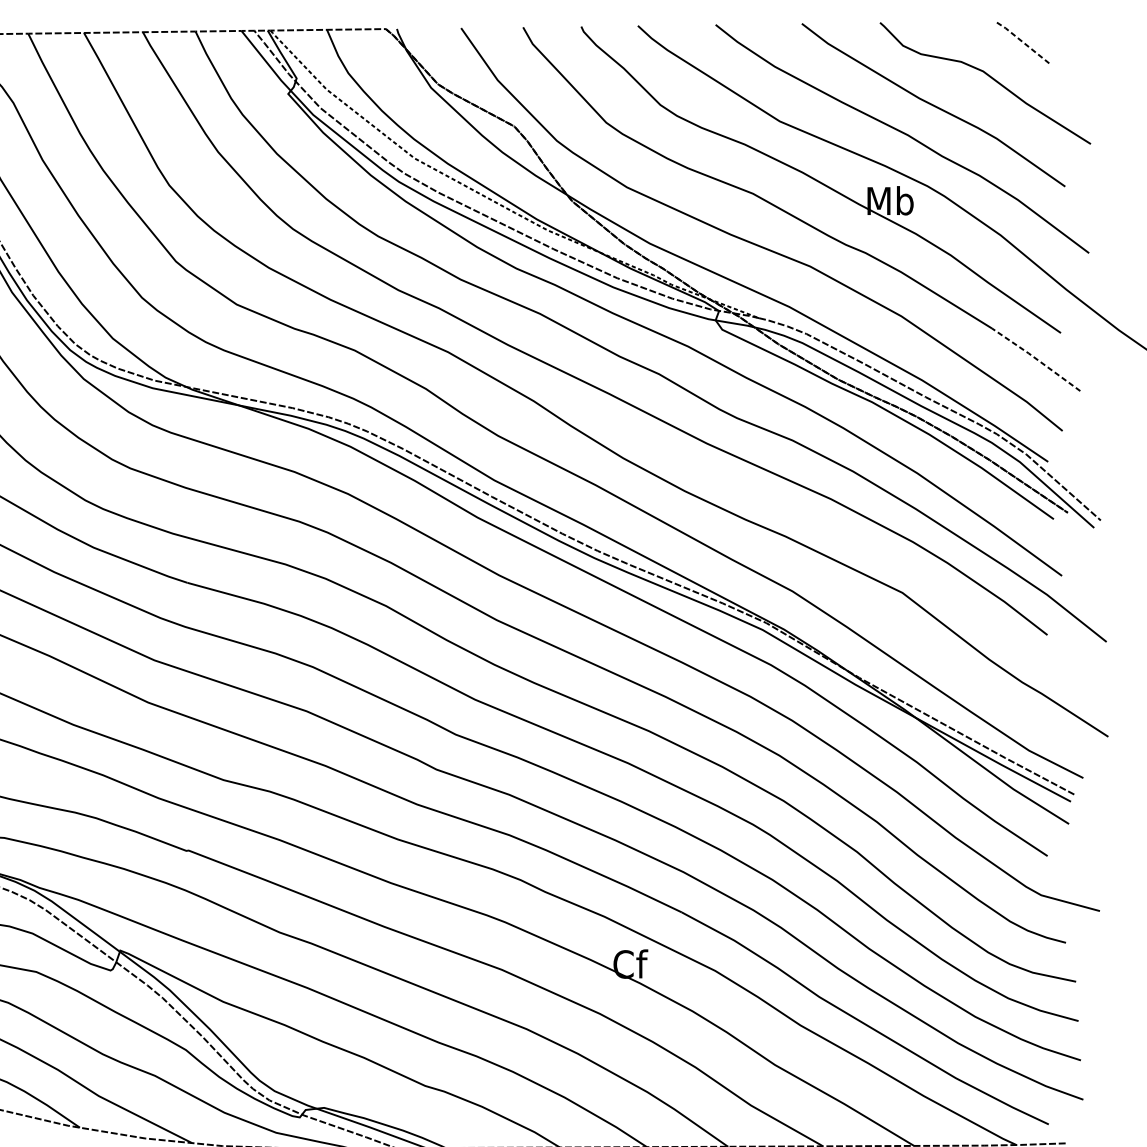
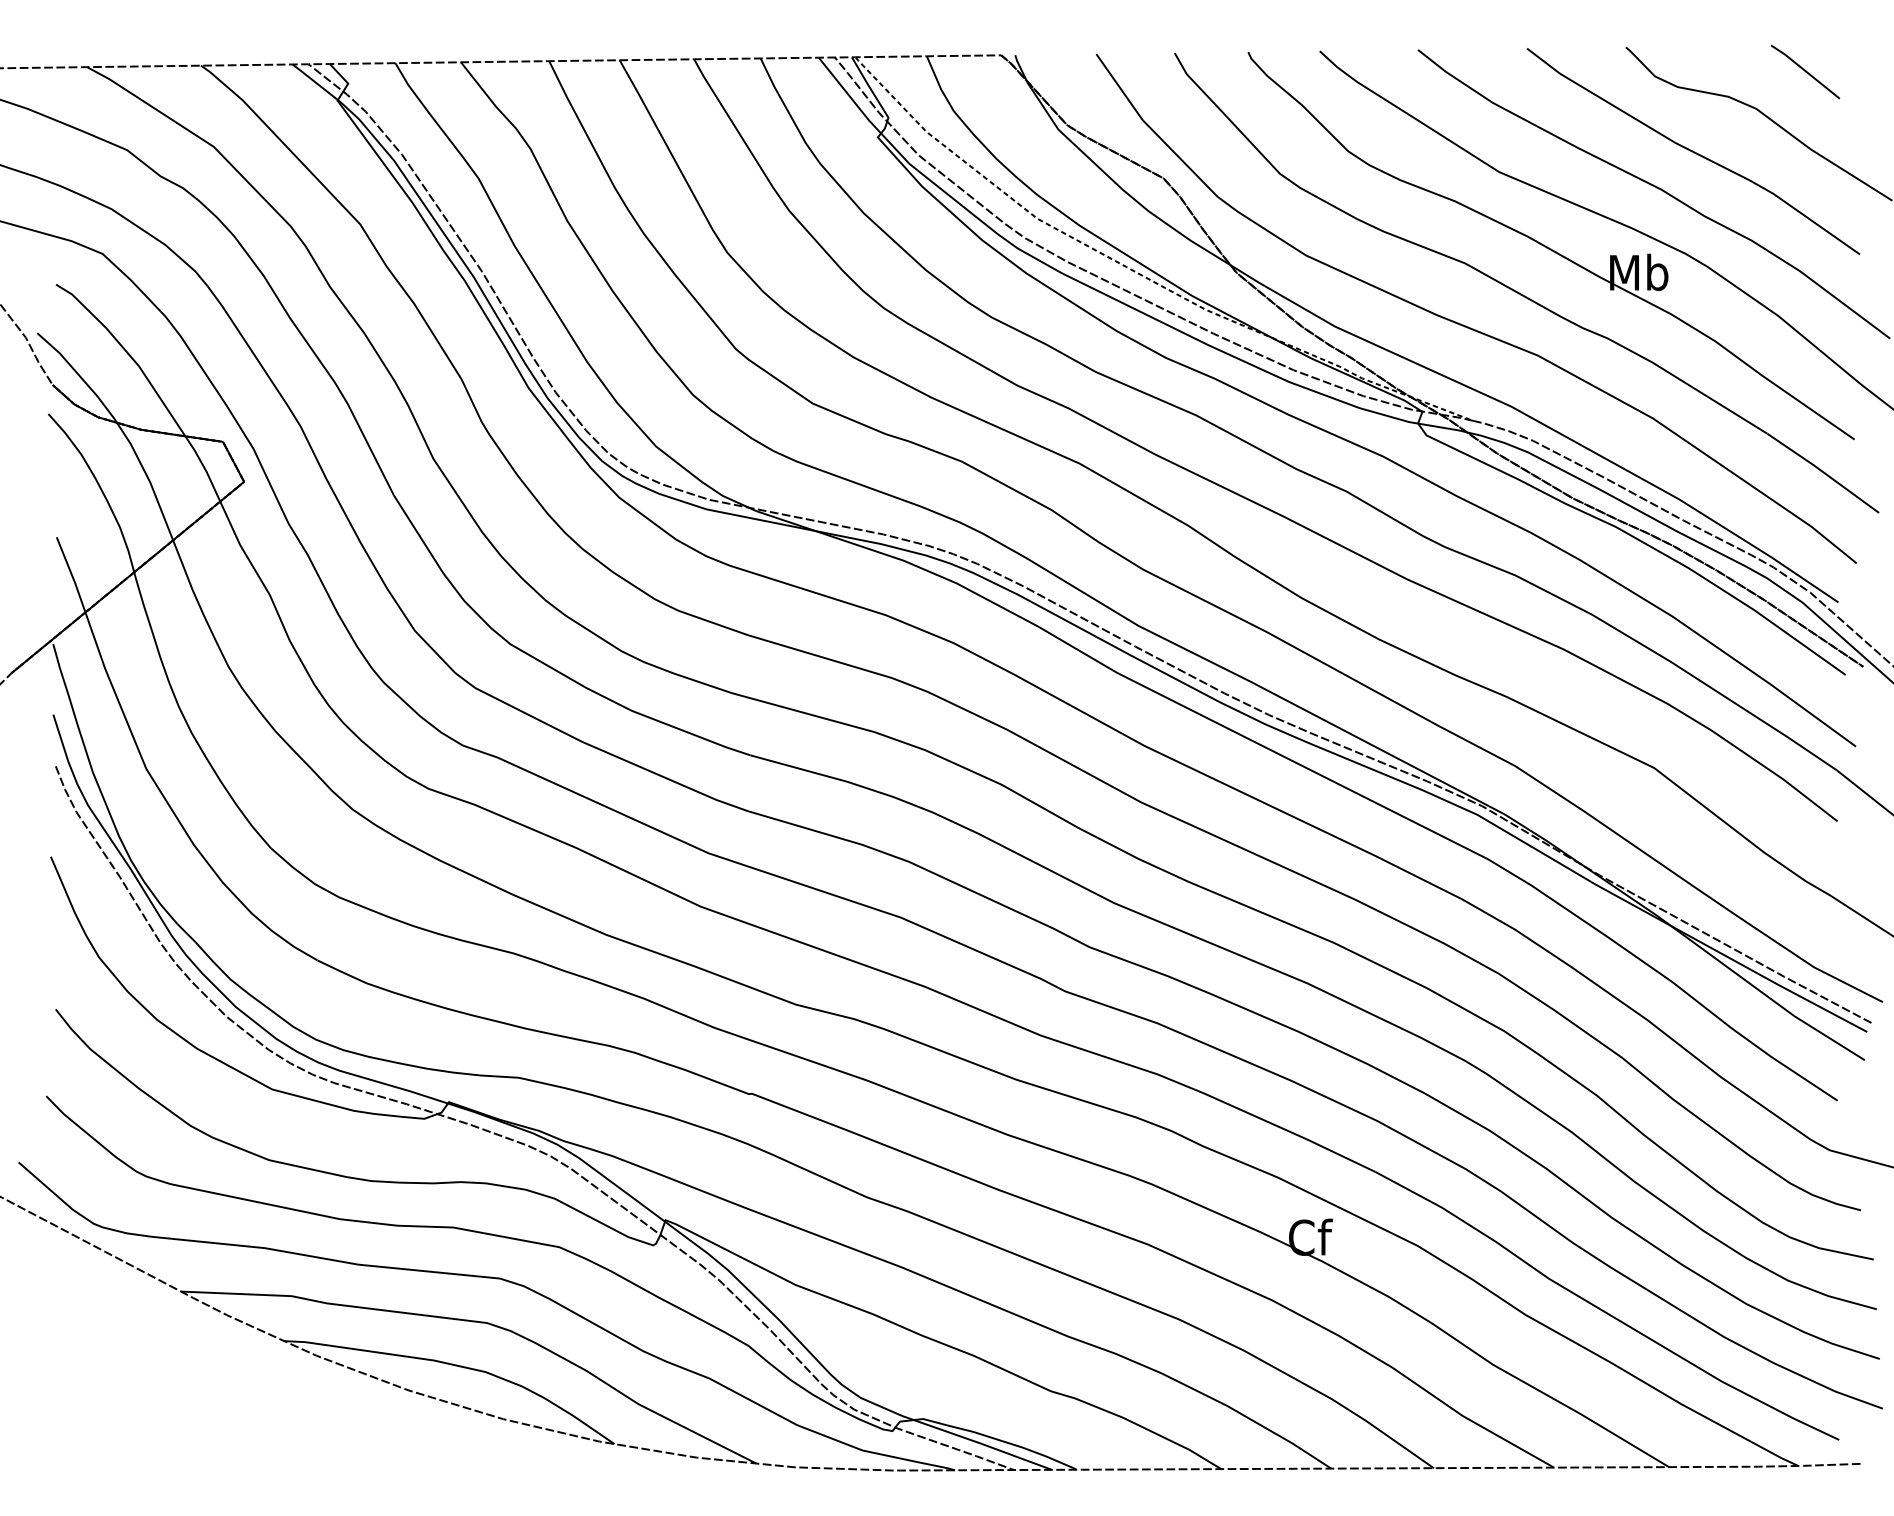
line: (1021, 41) -> (1804, 70), dashed -> solid
line: (1035, 358) -> (1822, 471), dashed -> solid

